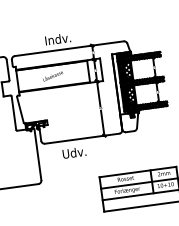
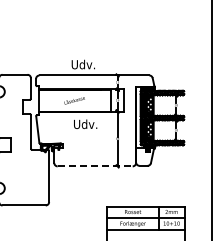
text: (57, 39) -> (84, 64), Indv. -> Udv.
line: (82, 138) -> (95, 166), solid -> dashed
text: (74, 152) -> (85, 123), moved

